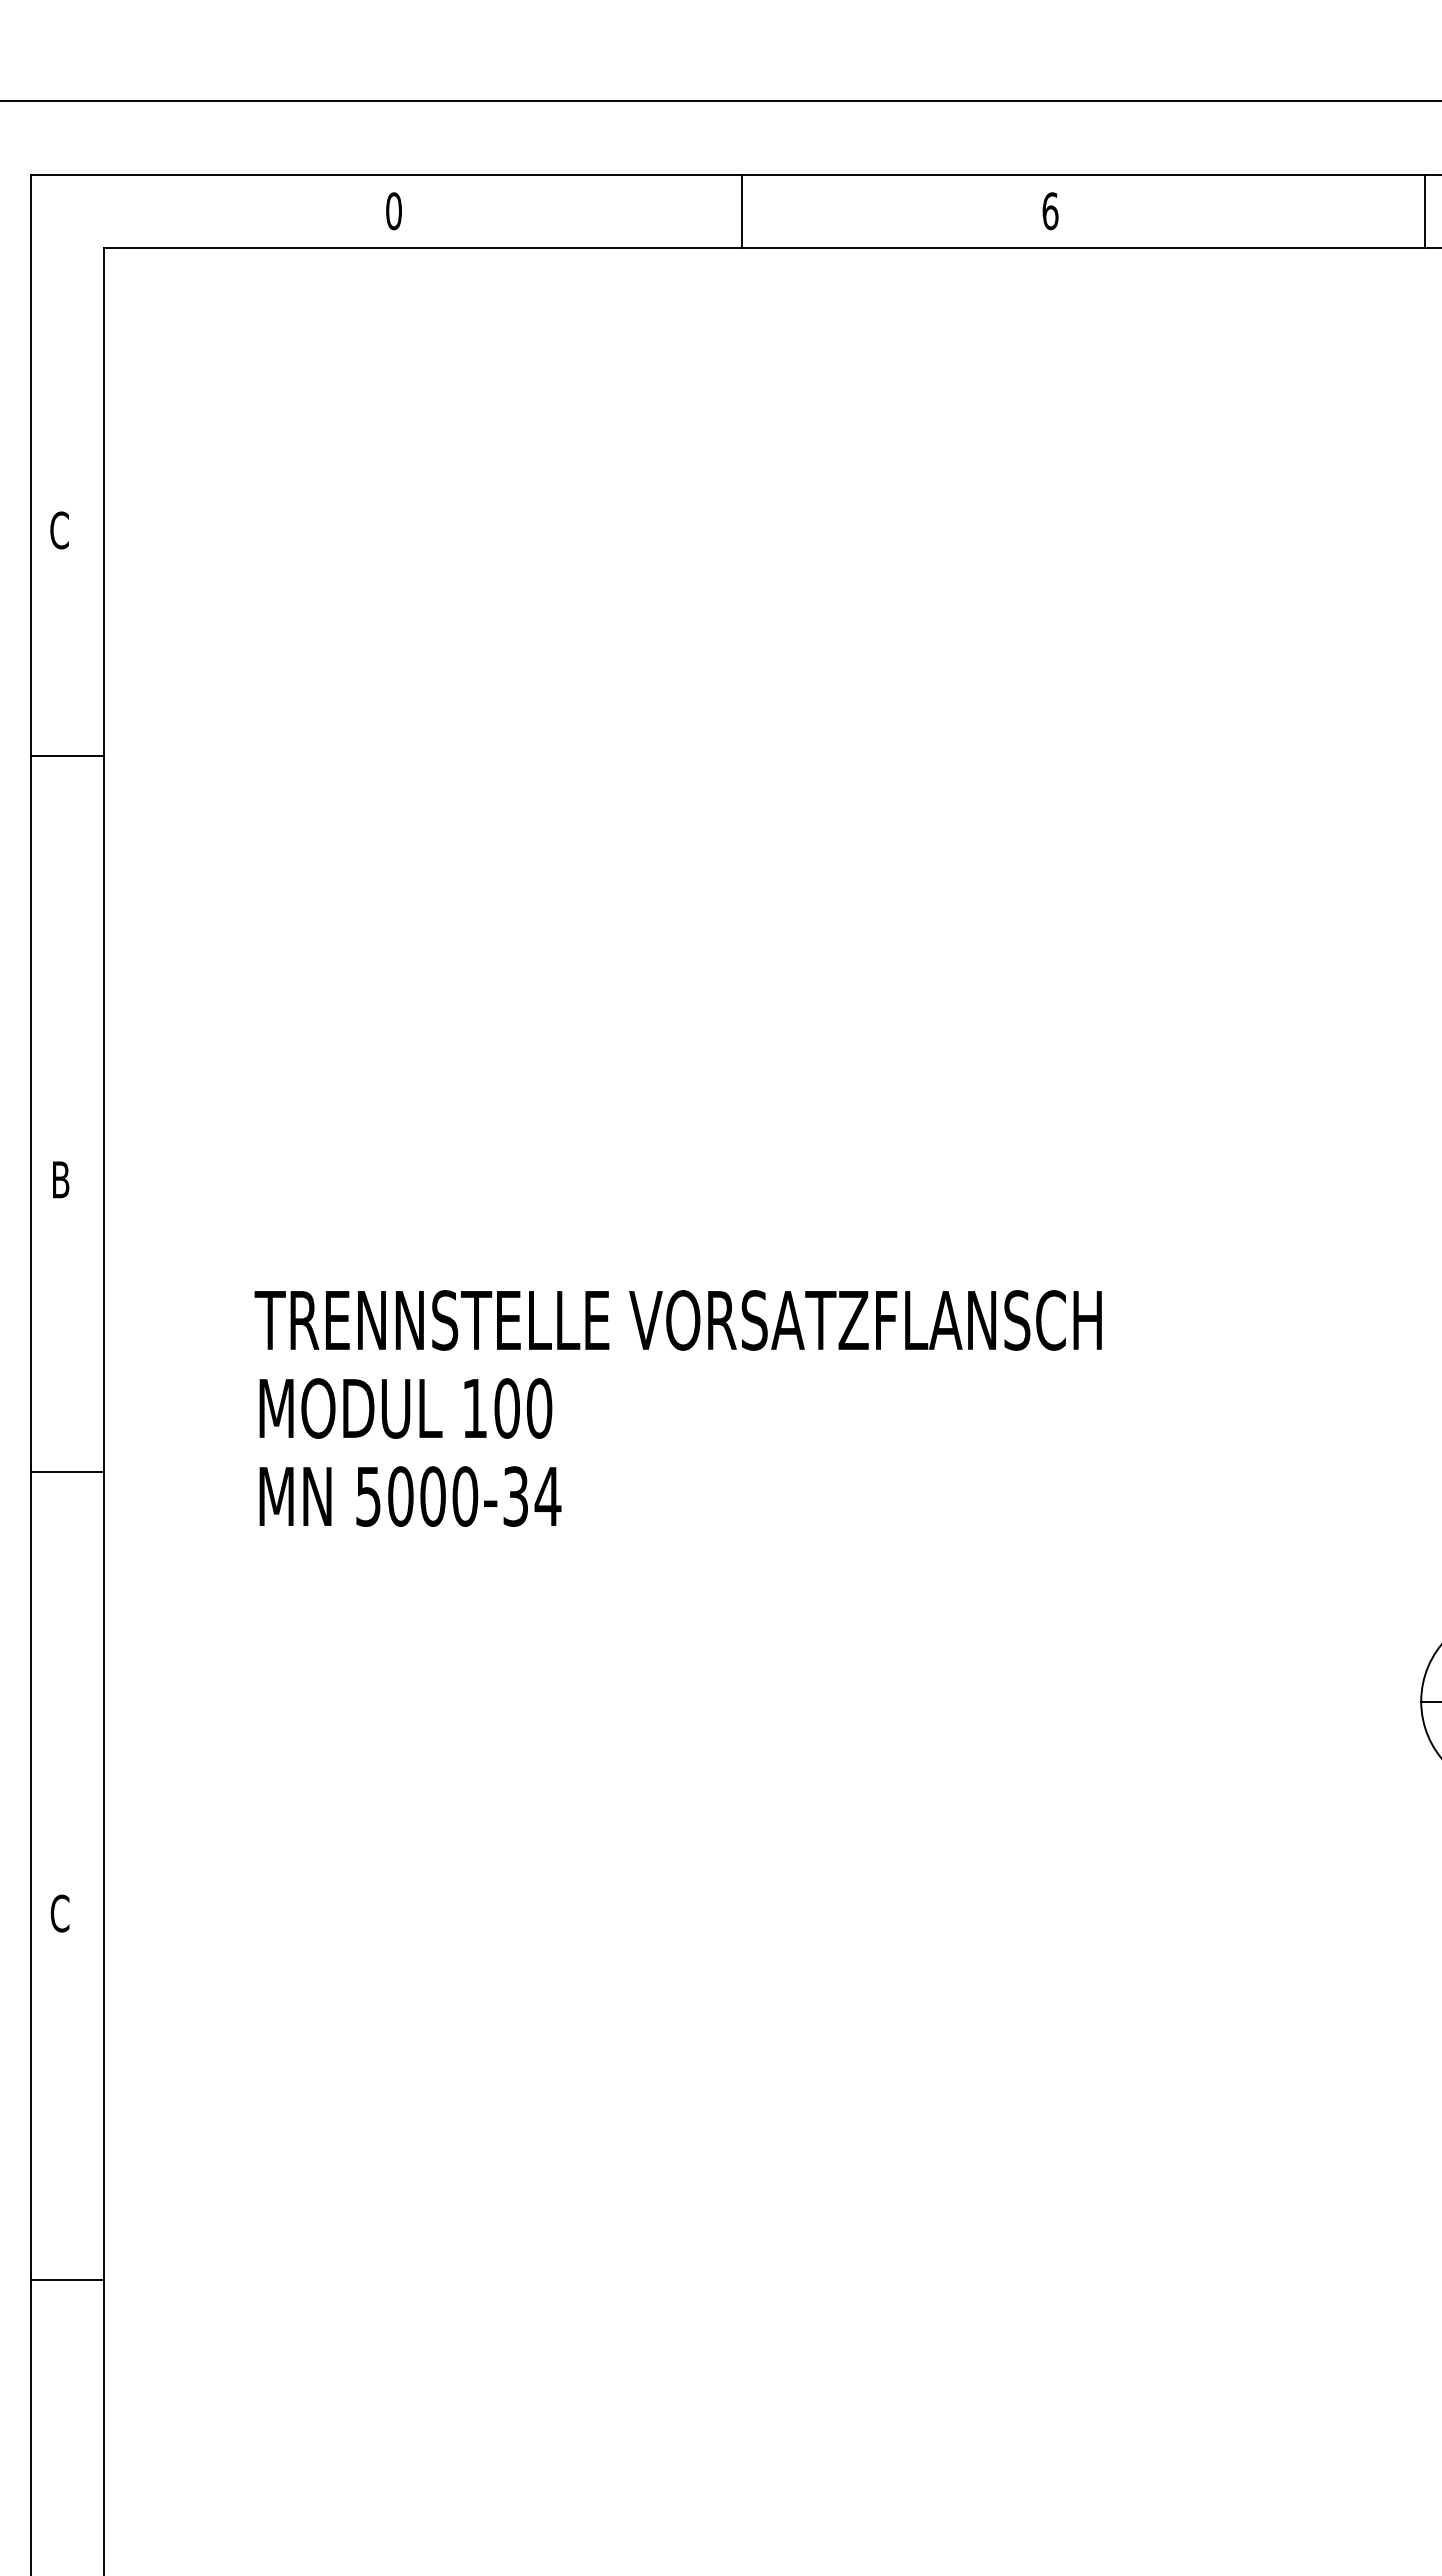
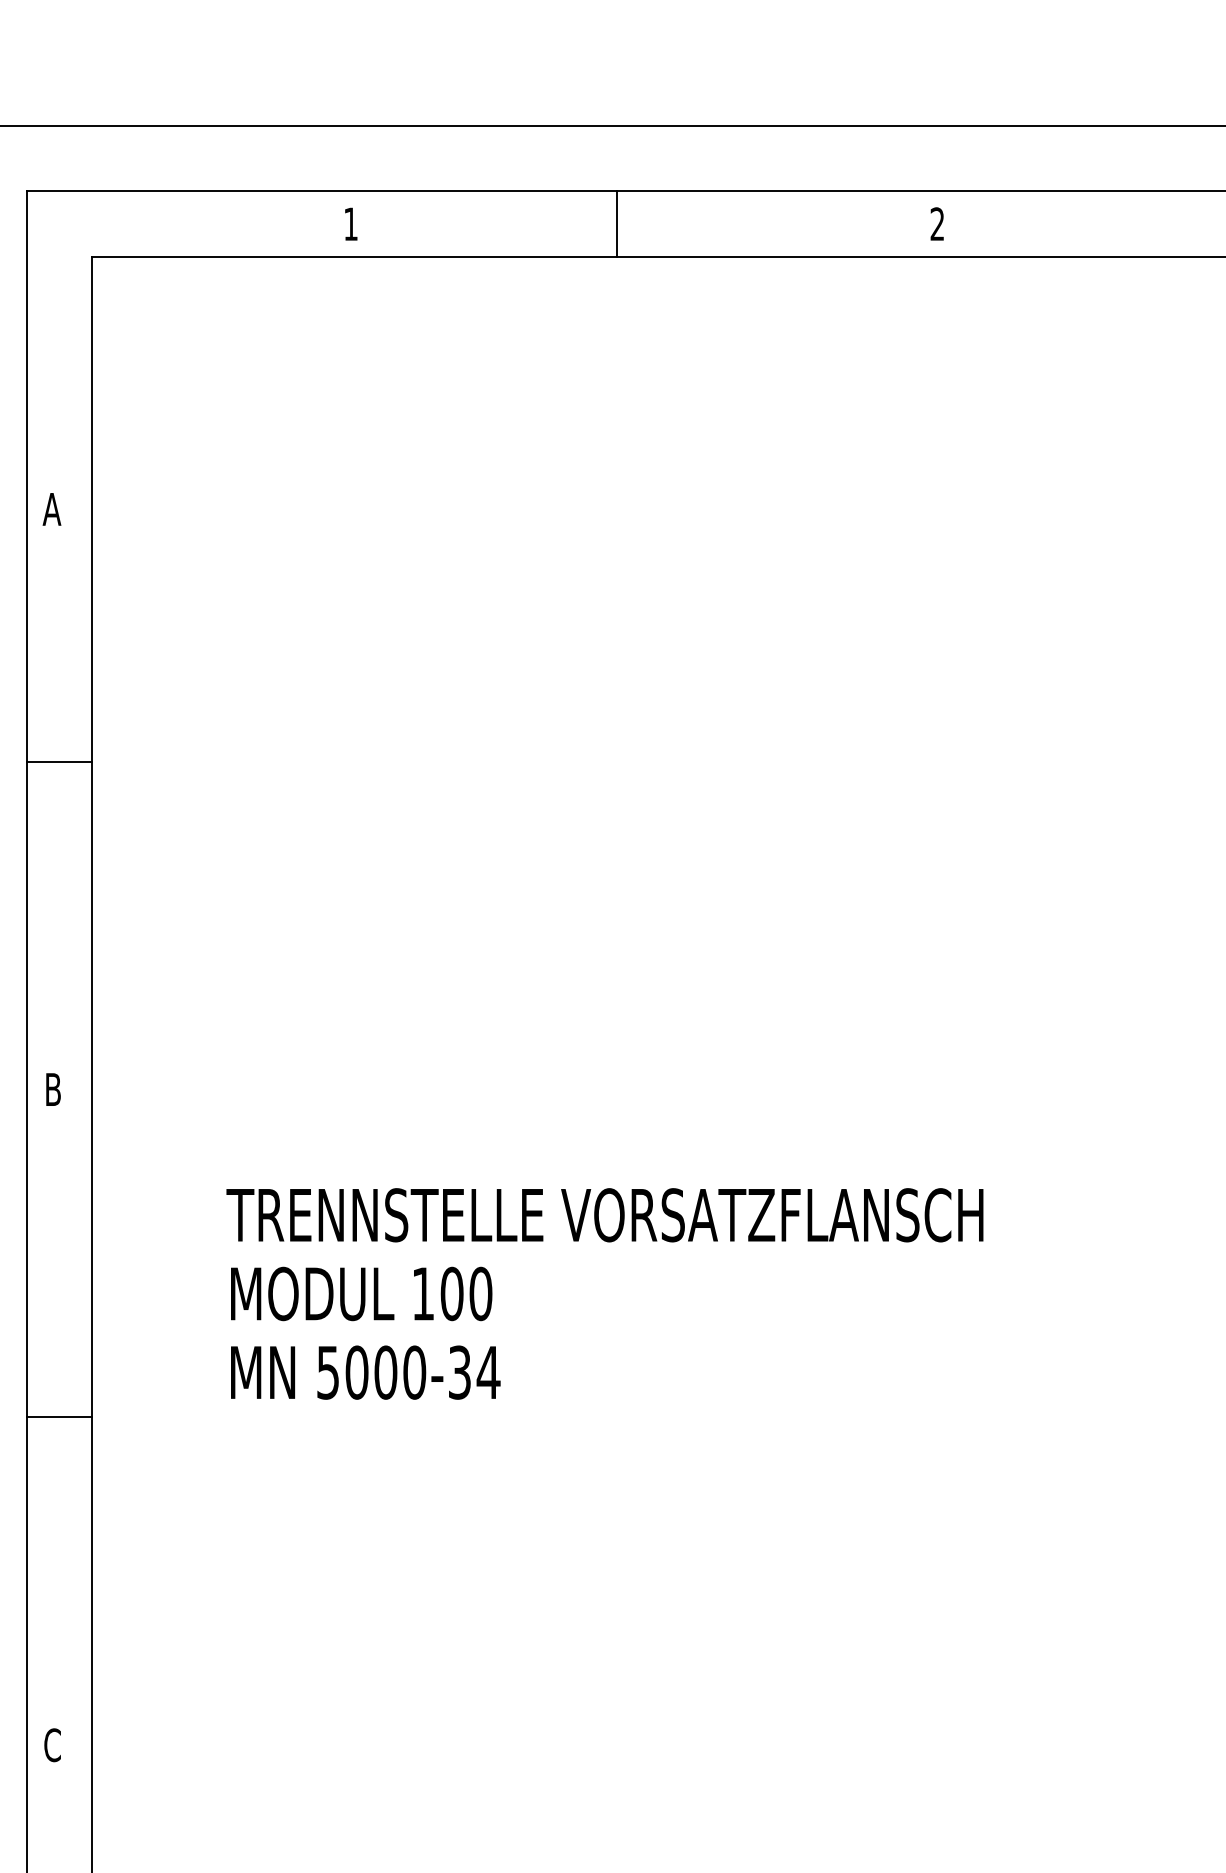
line: (742, 210) -> (616, 223), moved
text: (393, 211) -> (350, 224), 0 -> 1
text: (1050, 211) -> (937, 224), 6 -> 2
text: (59, 530) -> (52, 509), C -> A
line: (67, 755) -> (59, 761), moved
line: (67, 1471) -> (59, 1417), moved

